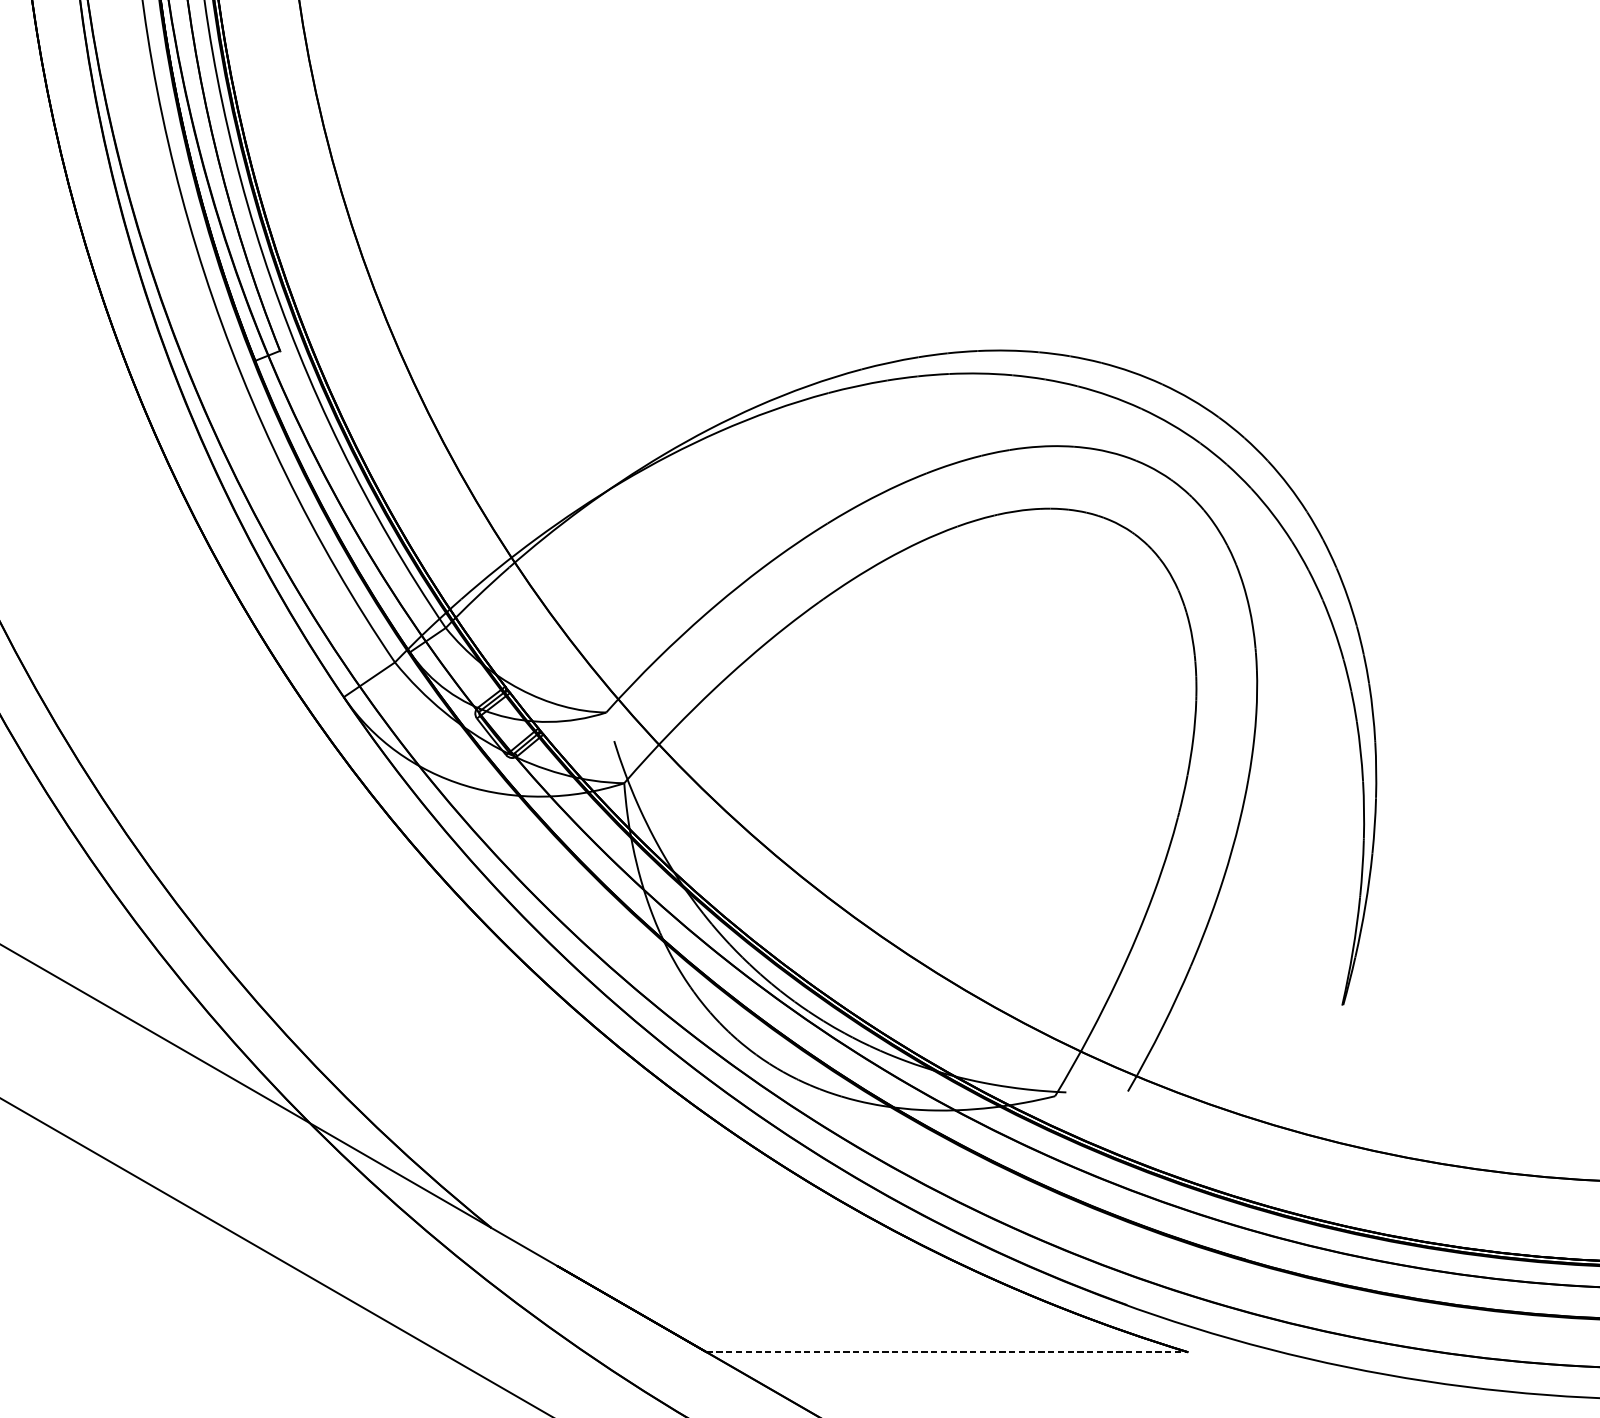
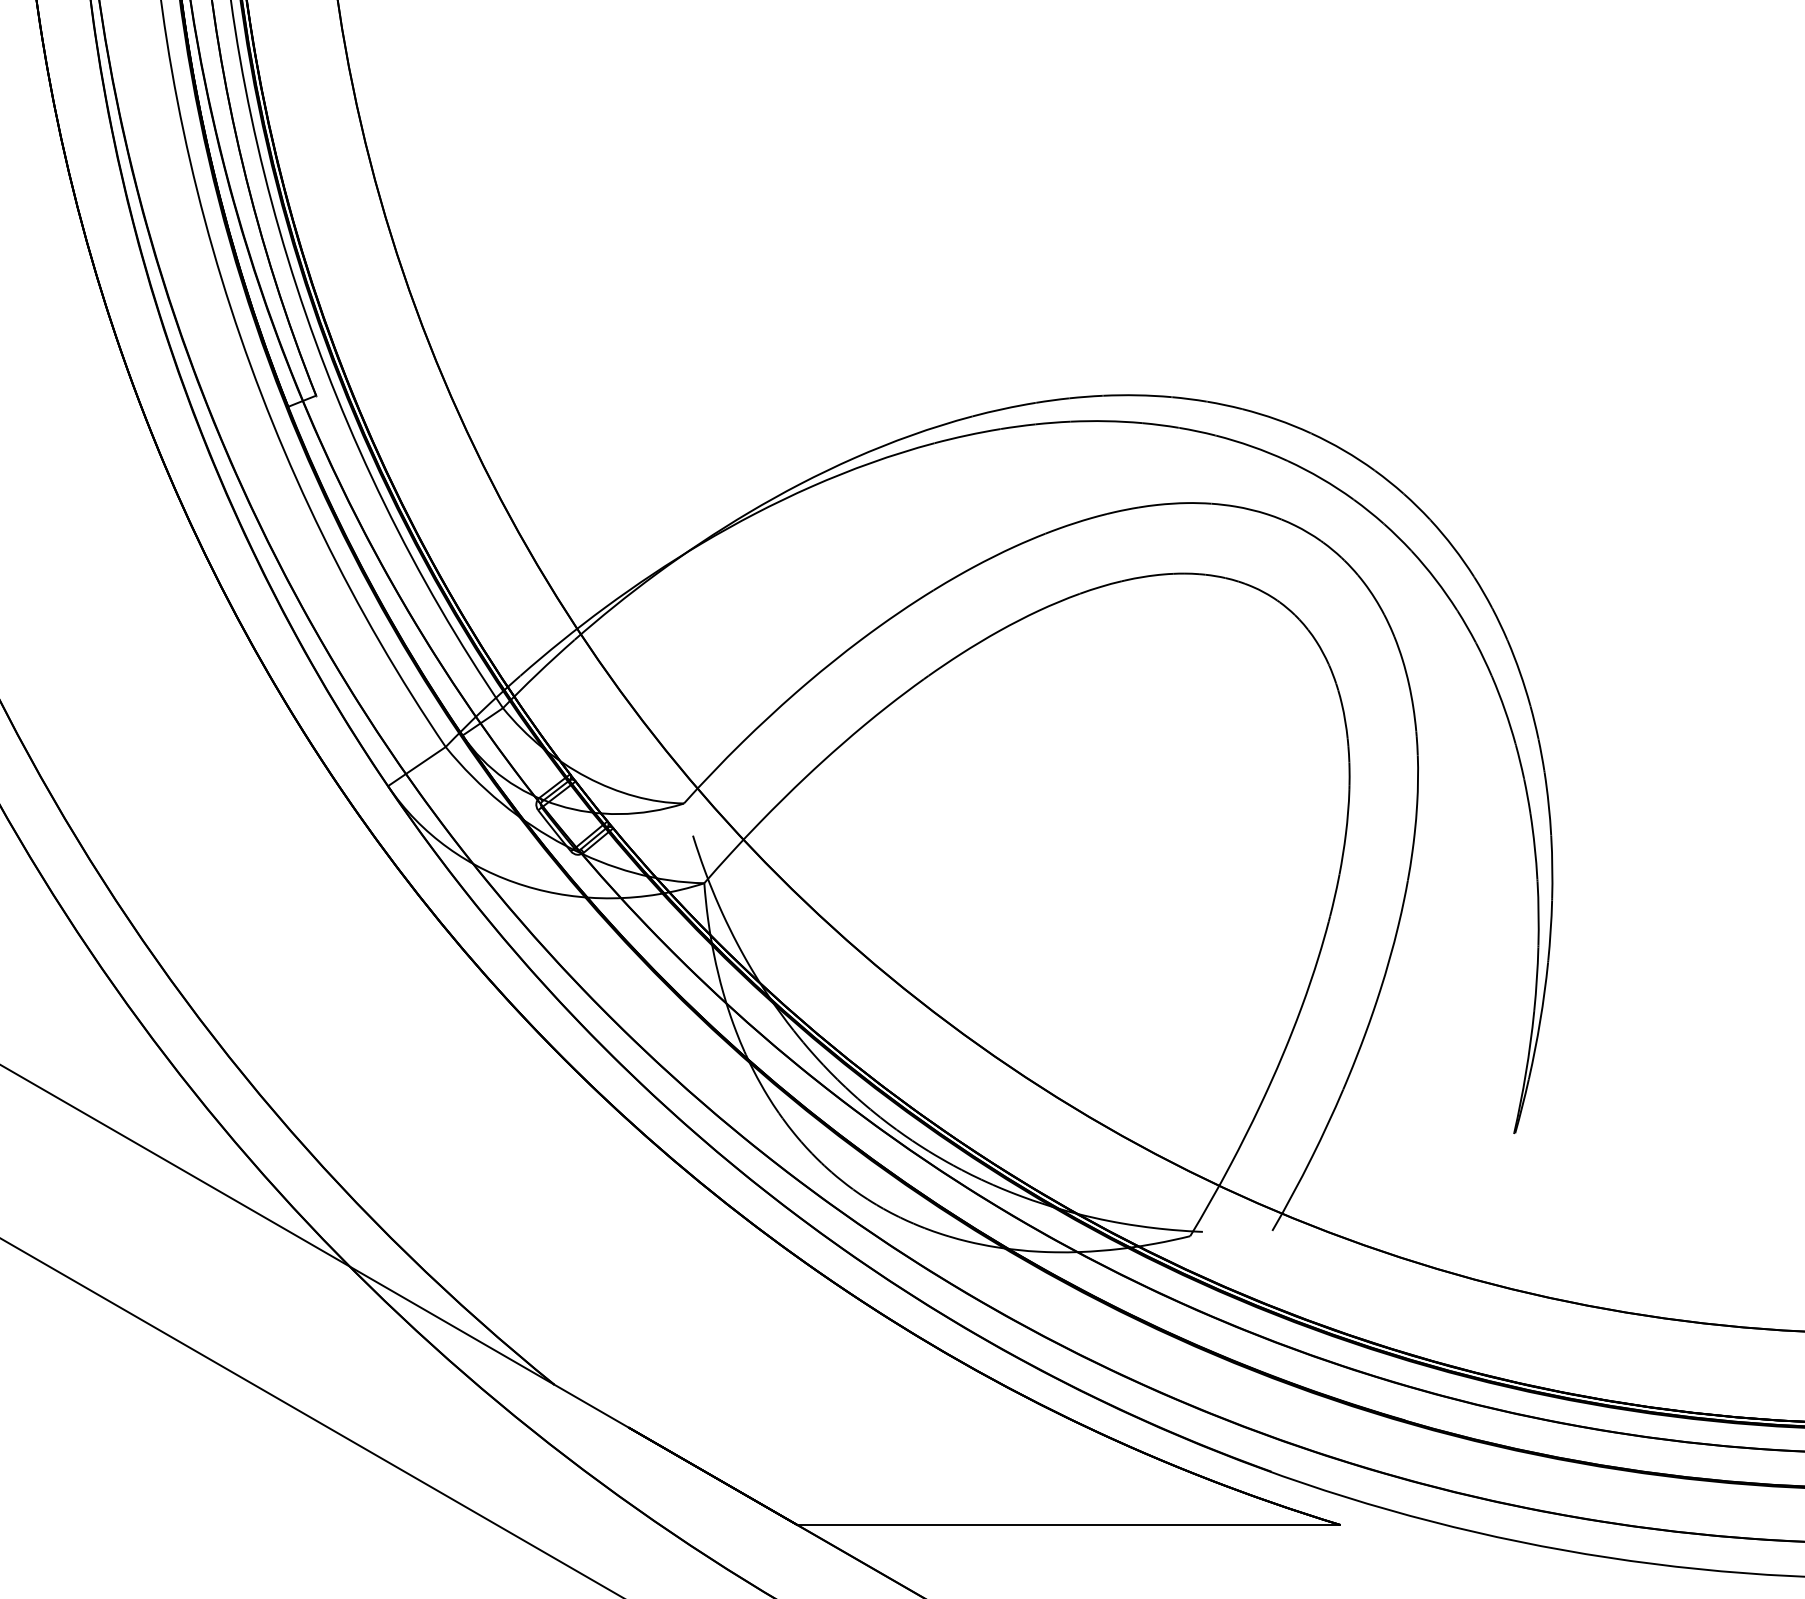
line: (947, 1351) -> (1068, 1524), dashed -> solid

